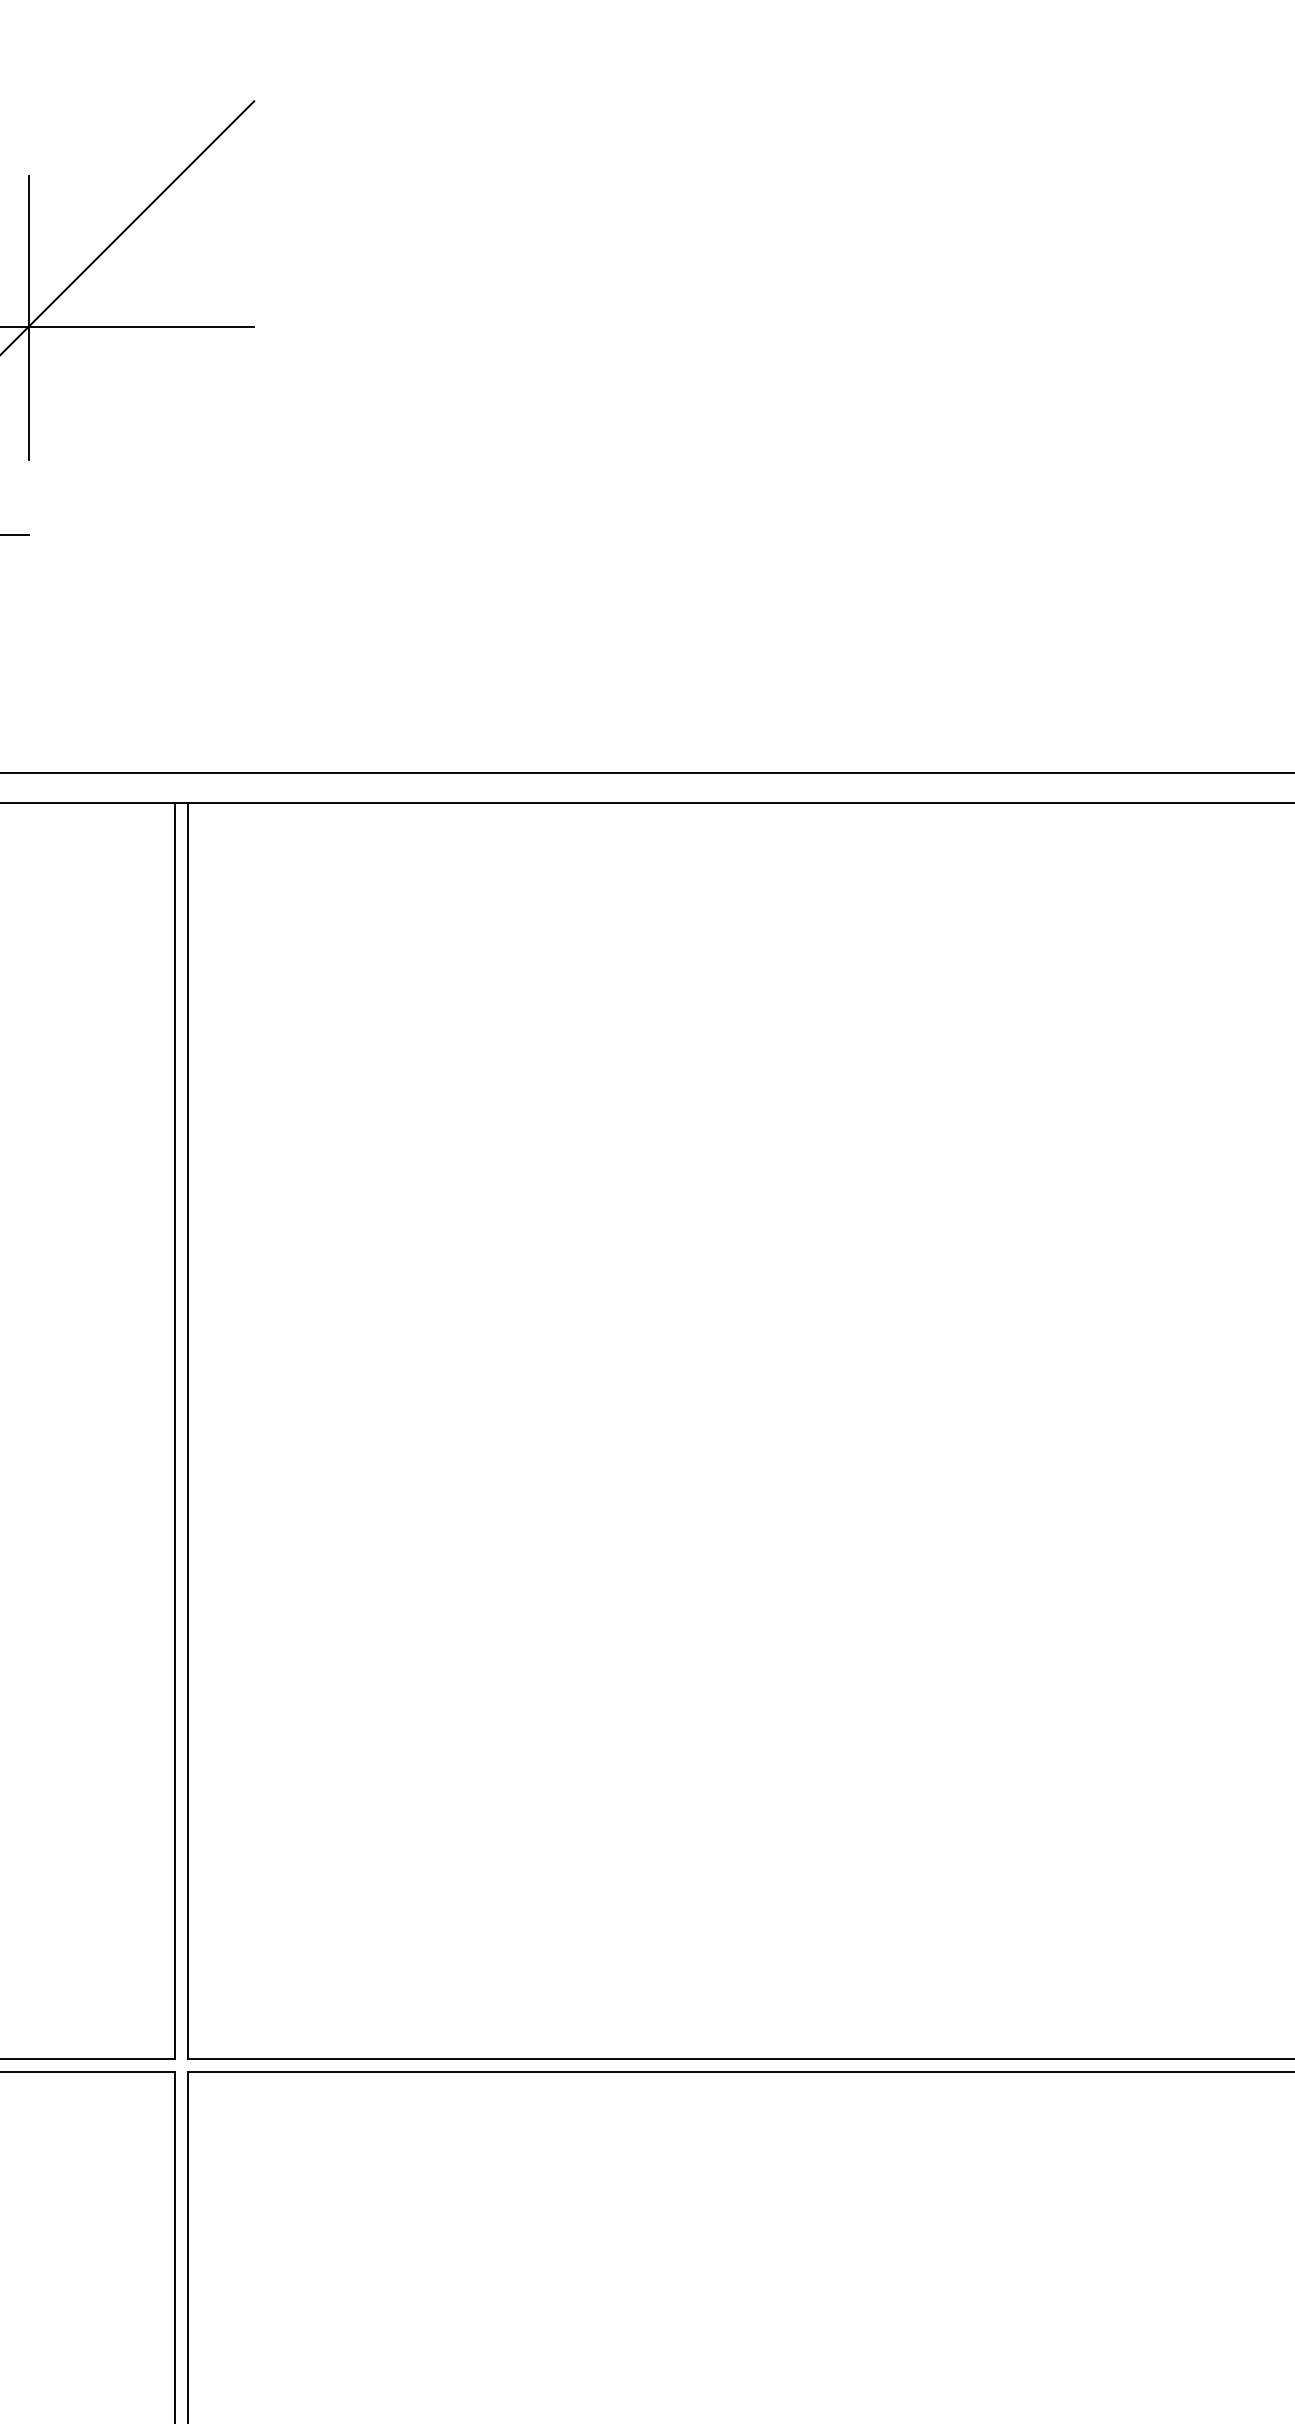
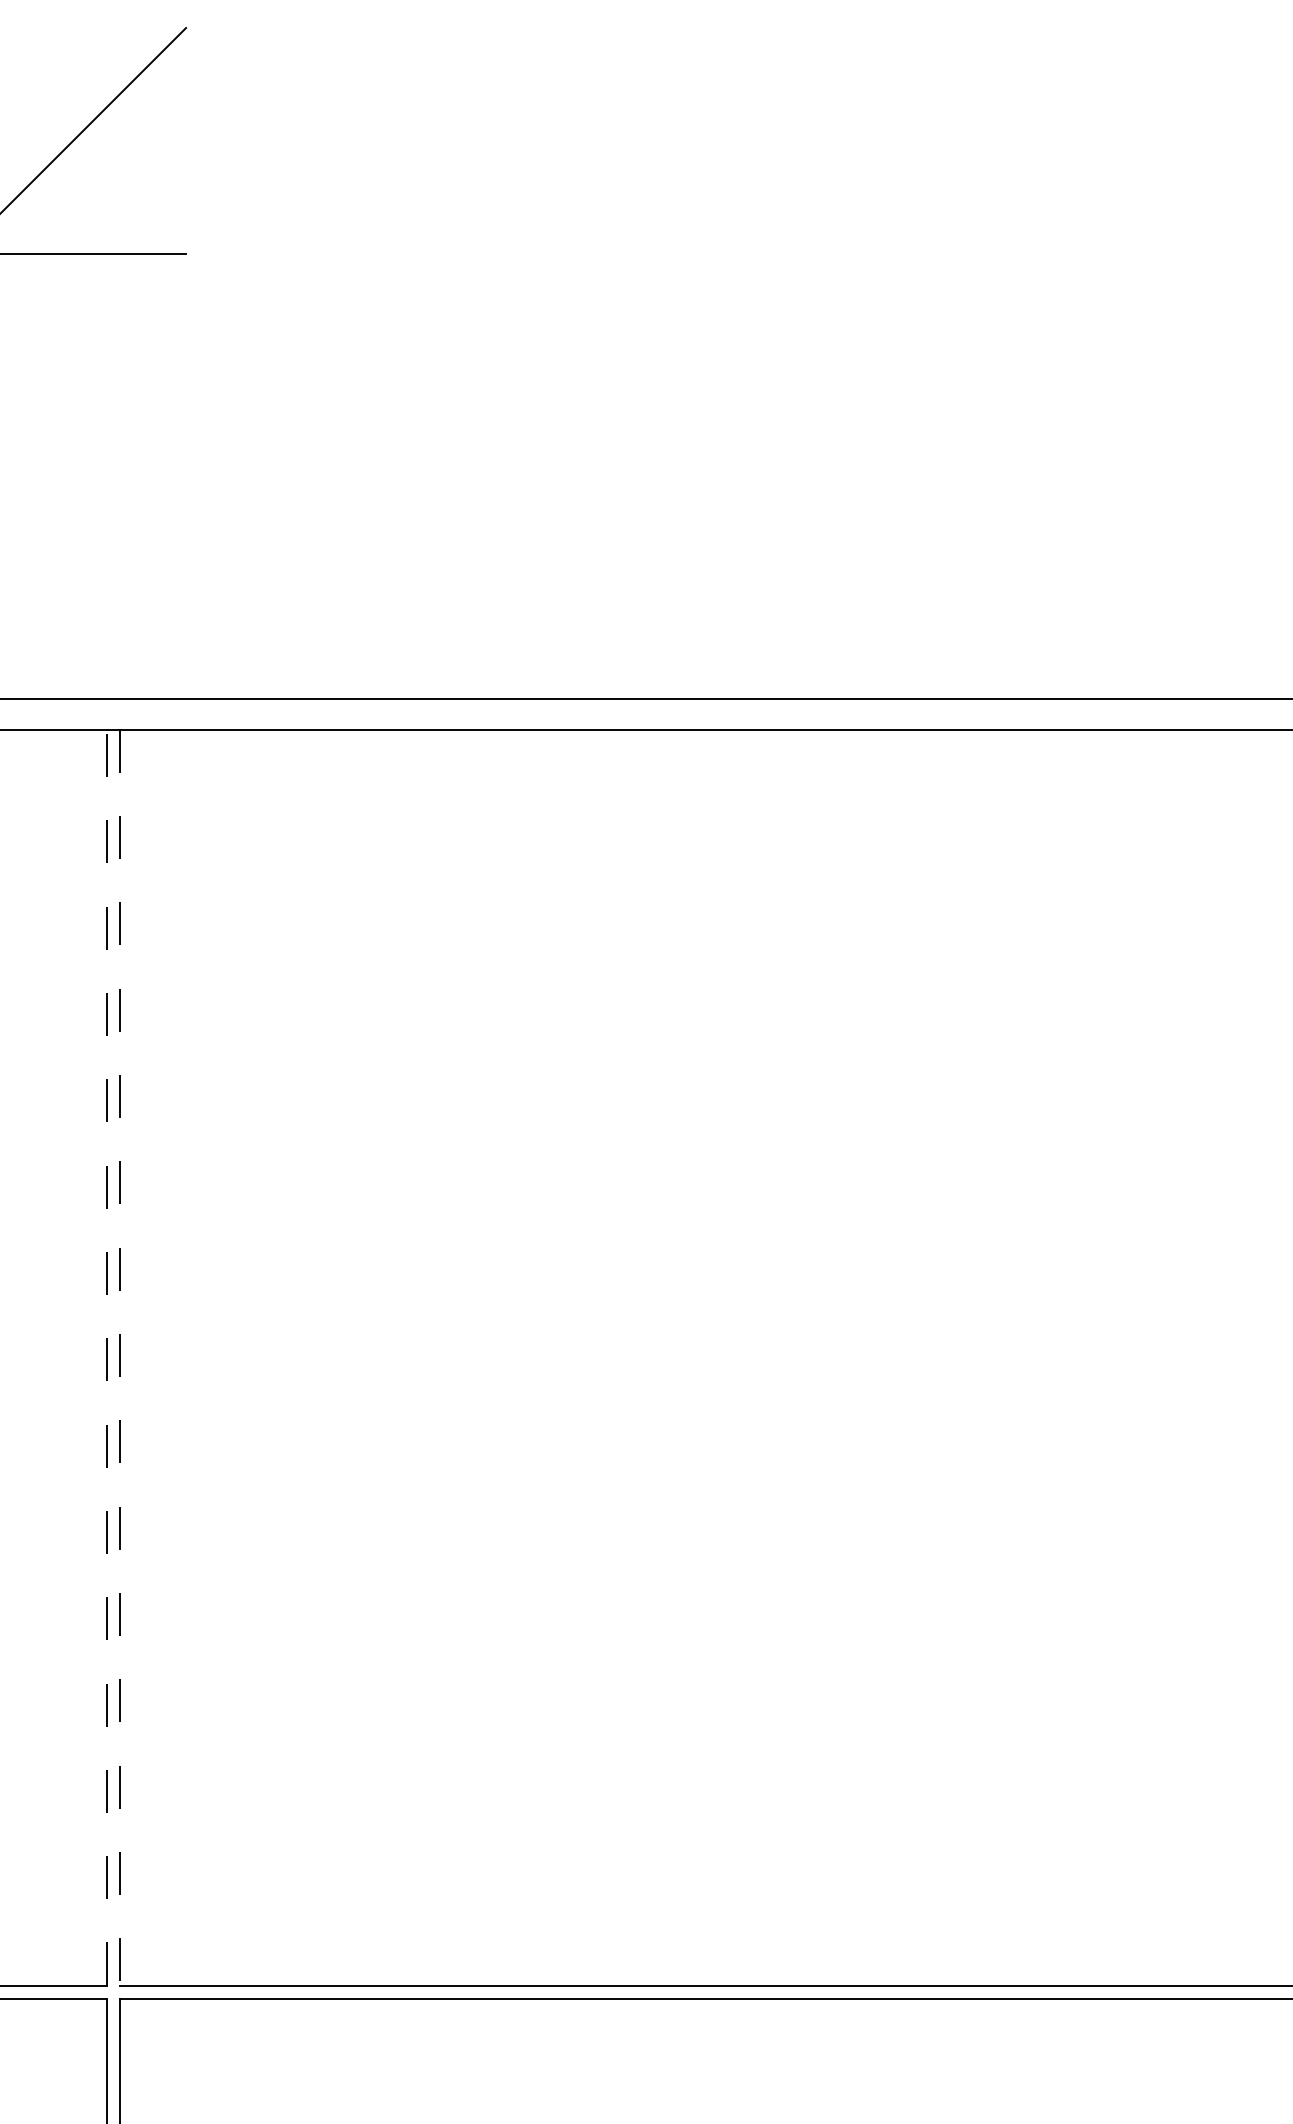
line: (175, 1430) -> (107, 1357), solid -> dashed
line: (188, 1430) -> (120, 1357), solid -> dashed

